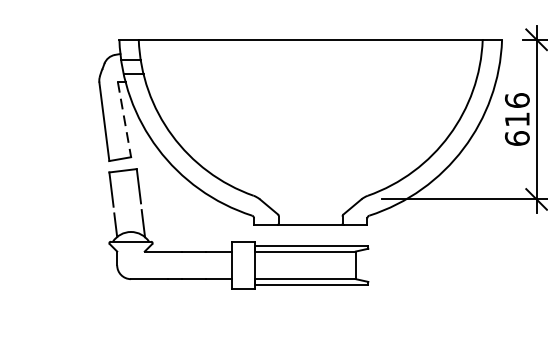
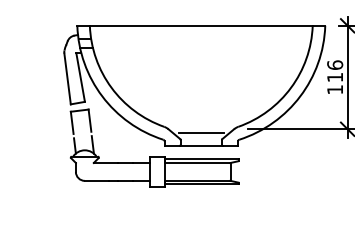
line: (124, 119) -> (80, 77), dashed -> solid
text: (517, 138) -> (335, 89), 616 -> 116
line: (309, 206) -> (200, 133), added

